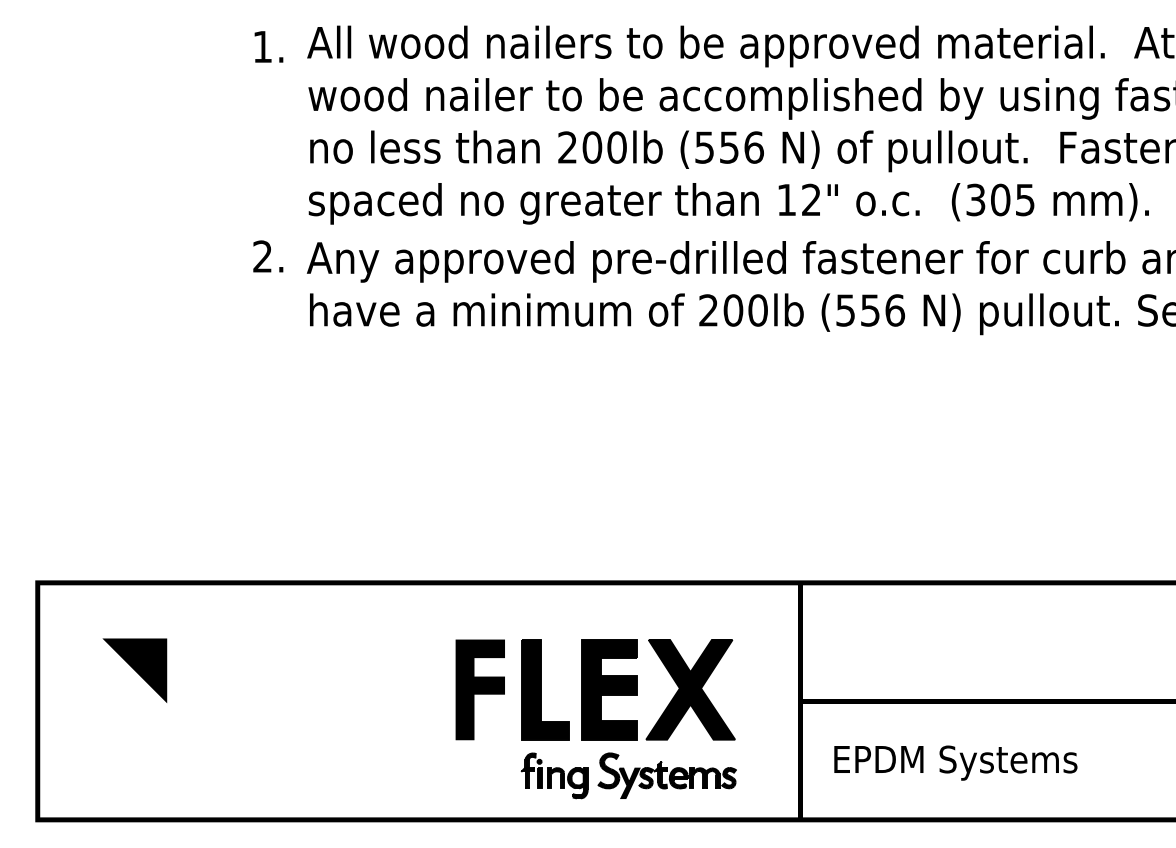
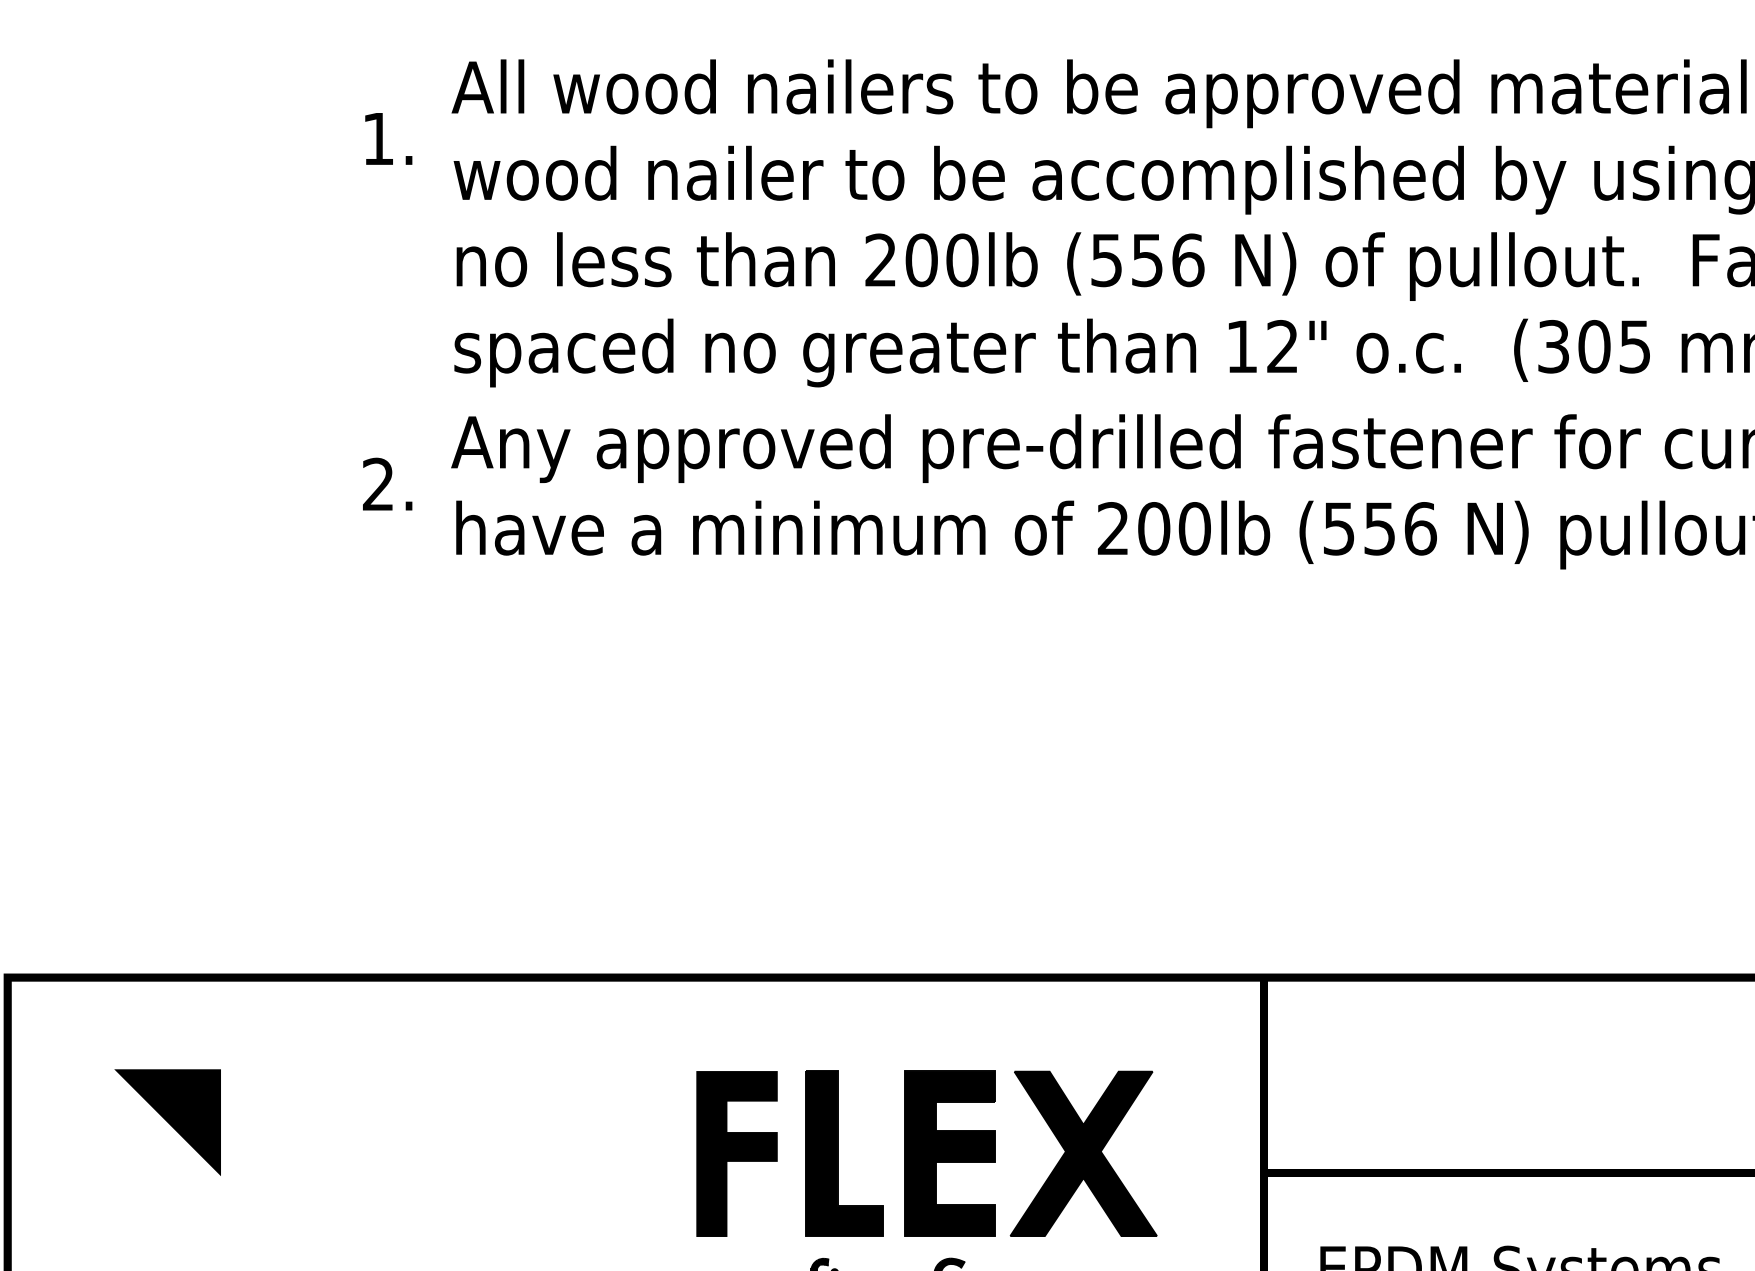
text: (268, 151) -> (387, 311), moved

